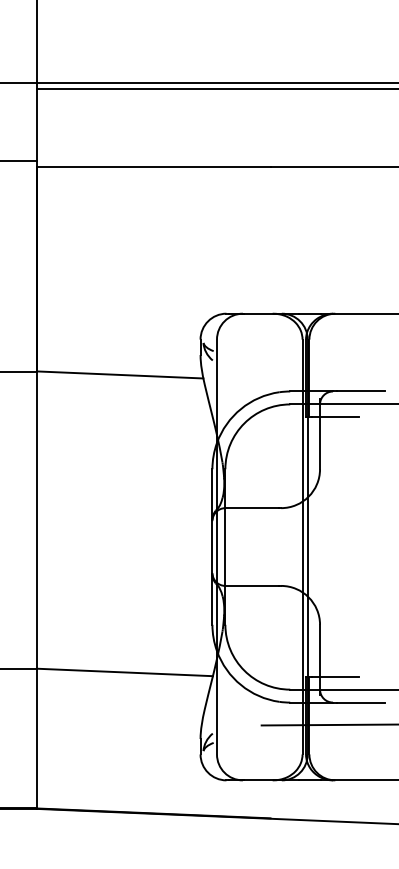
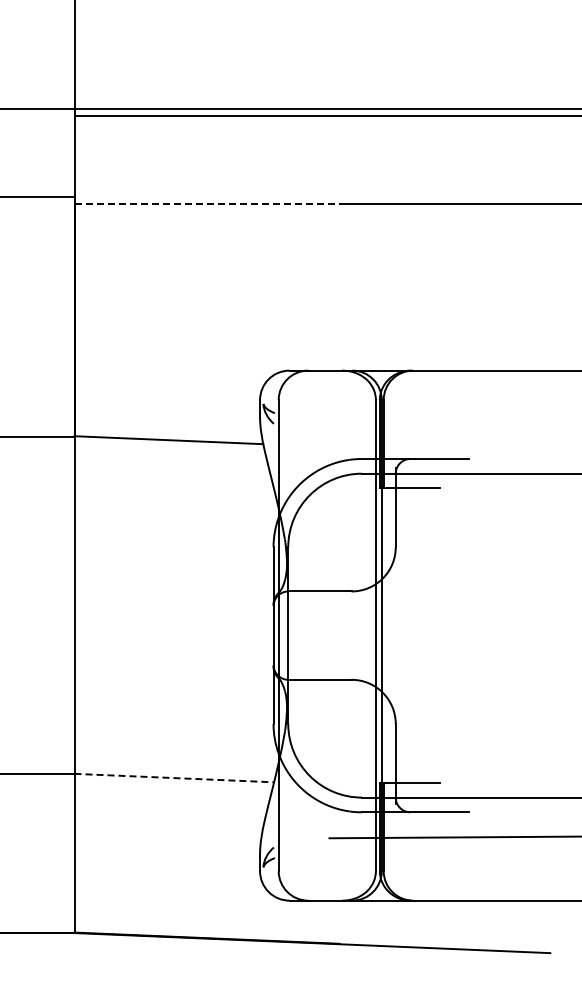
line: (154, 166) -> (207, 203), solid -> dashed
line: (125, 672) -> (174, 778), solid -> dashed

